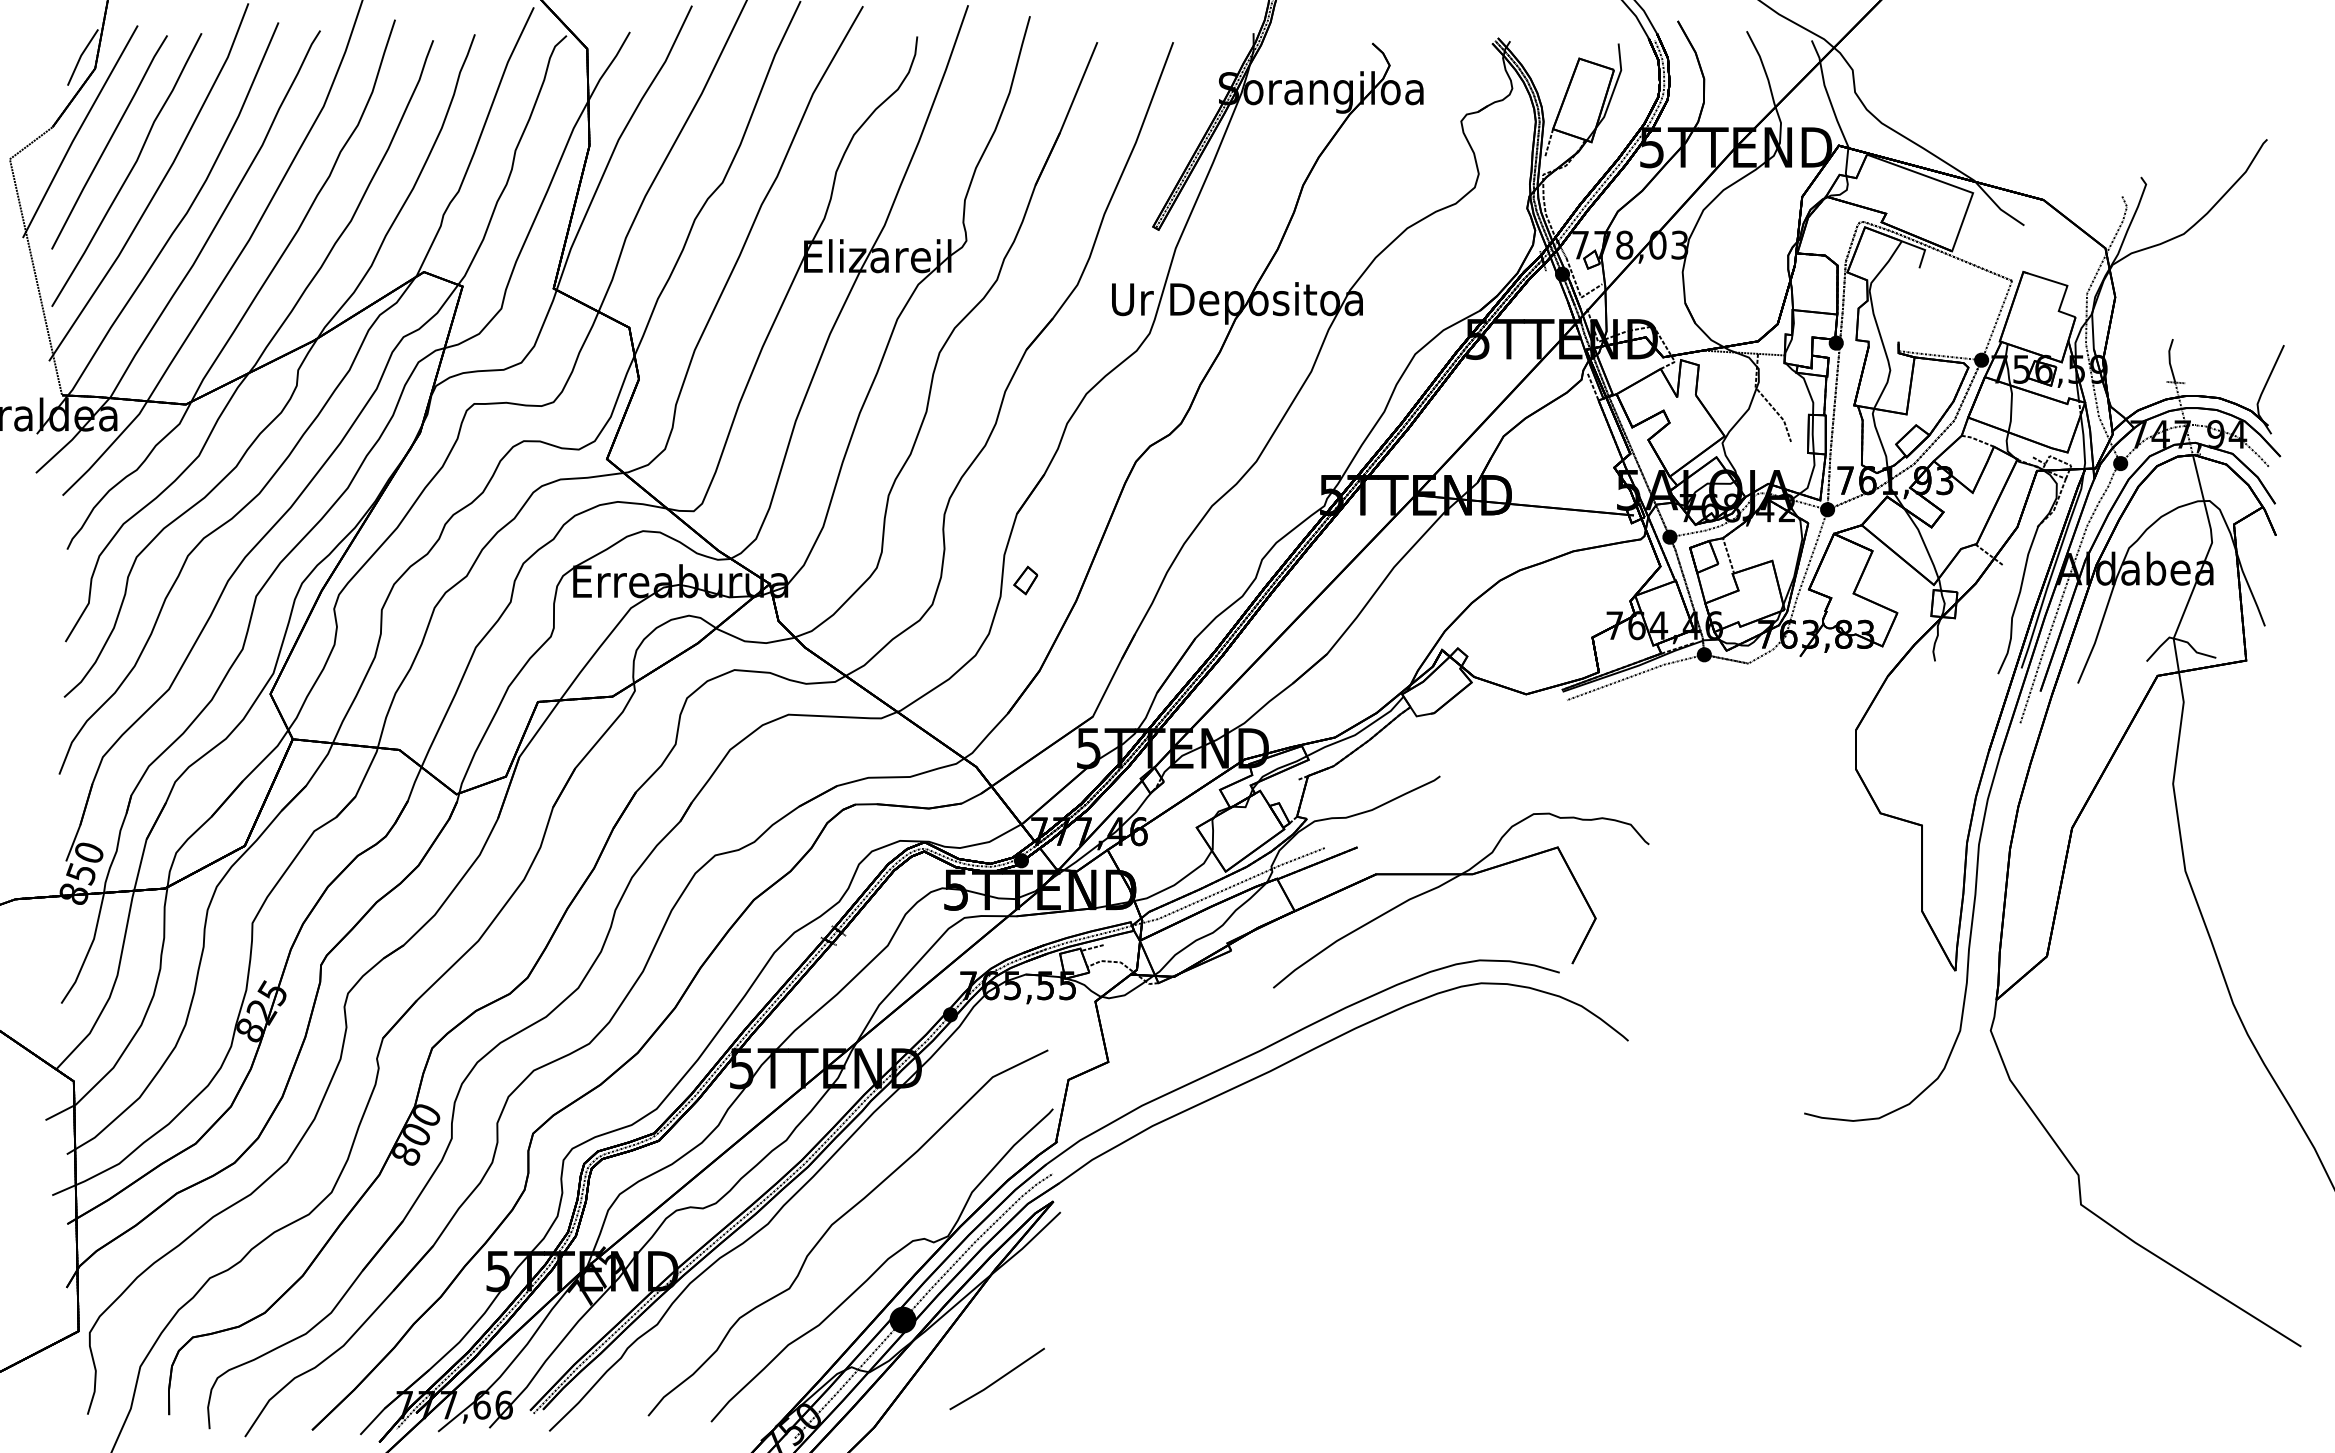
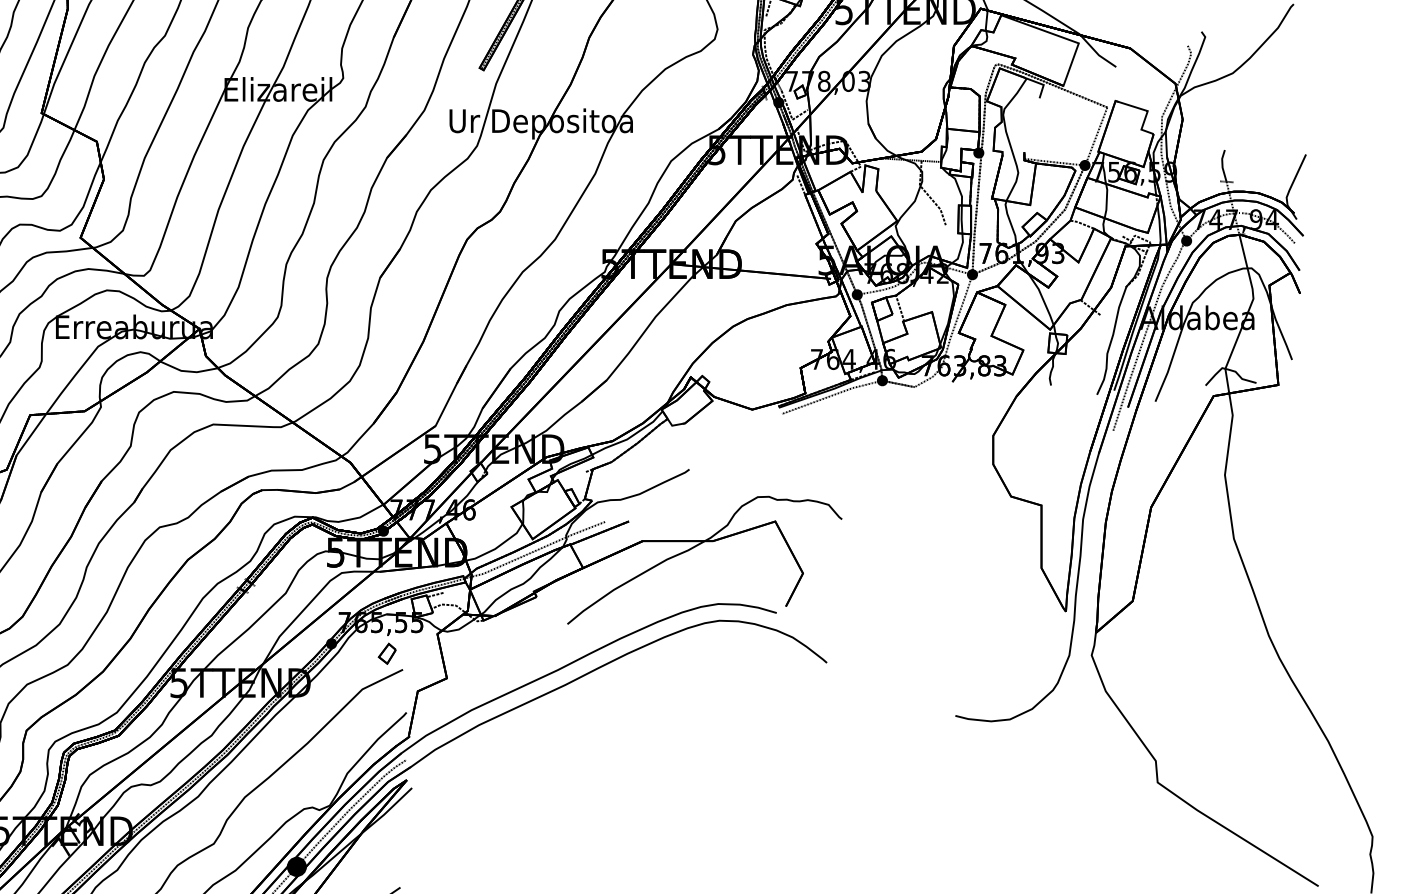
part: (1025, 580) -> (387, 653), moved

